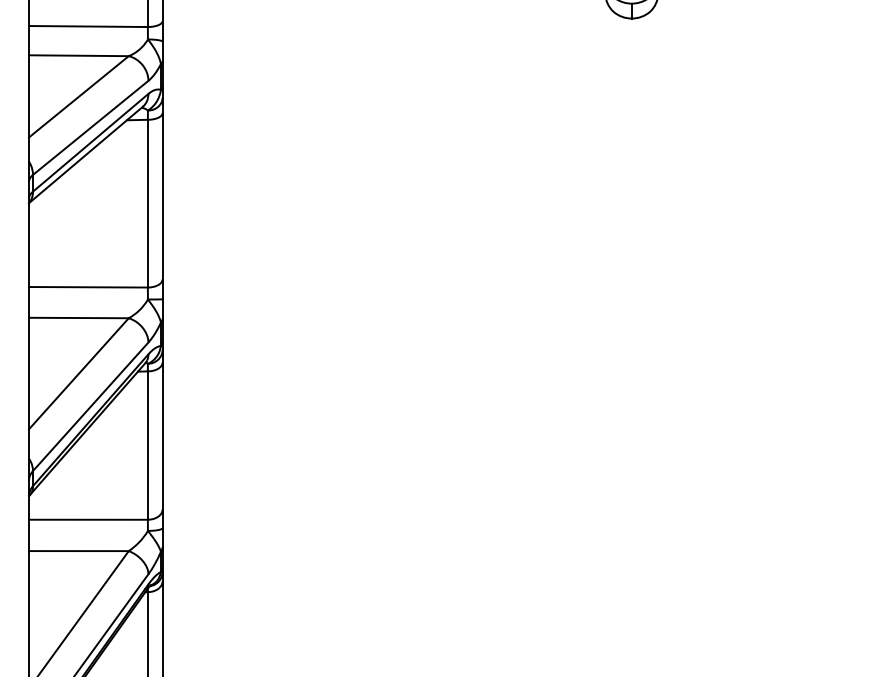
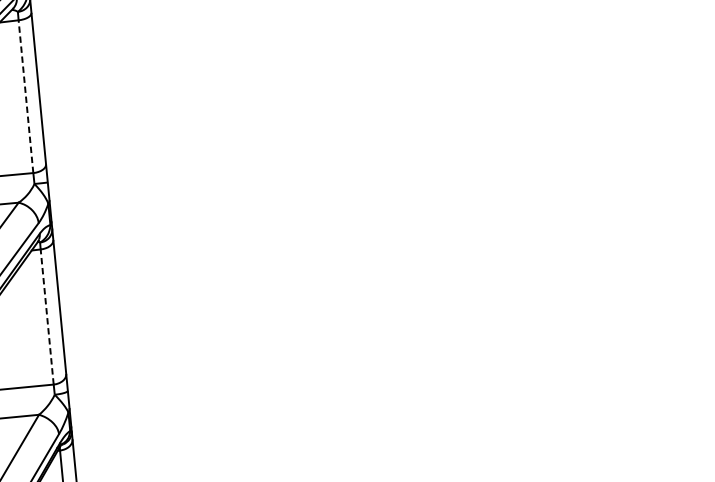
line: (147, 203) -> (25, 96), solid -> dashed
line: (147, 445) -> (46, 316), solid -> dashed

